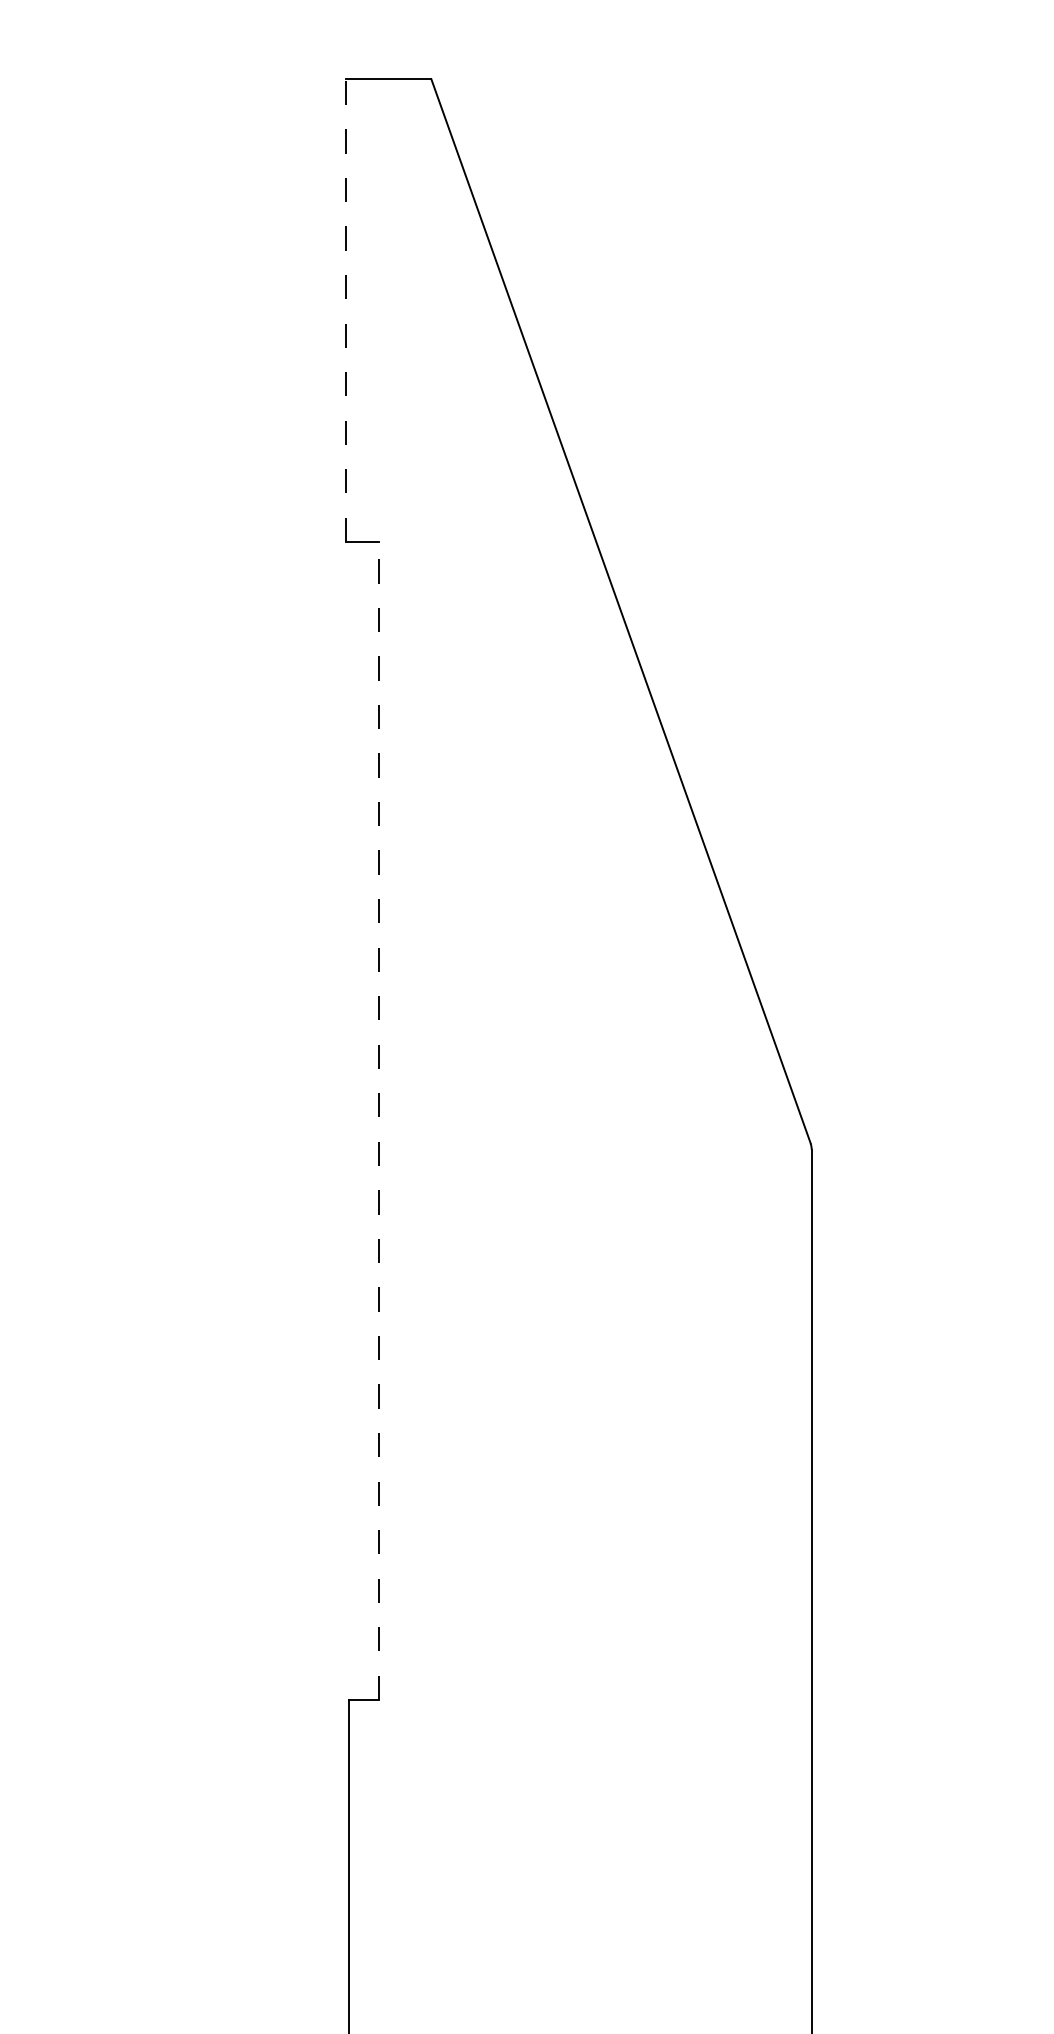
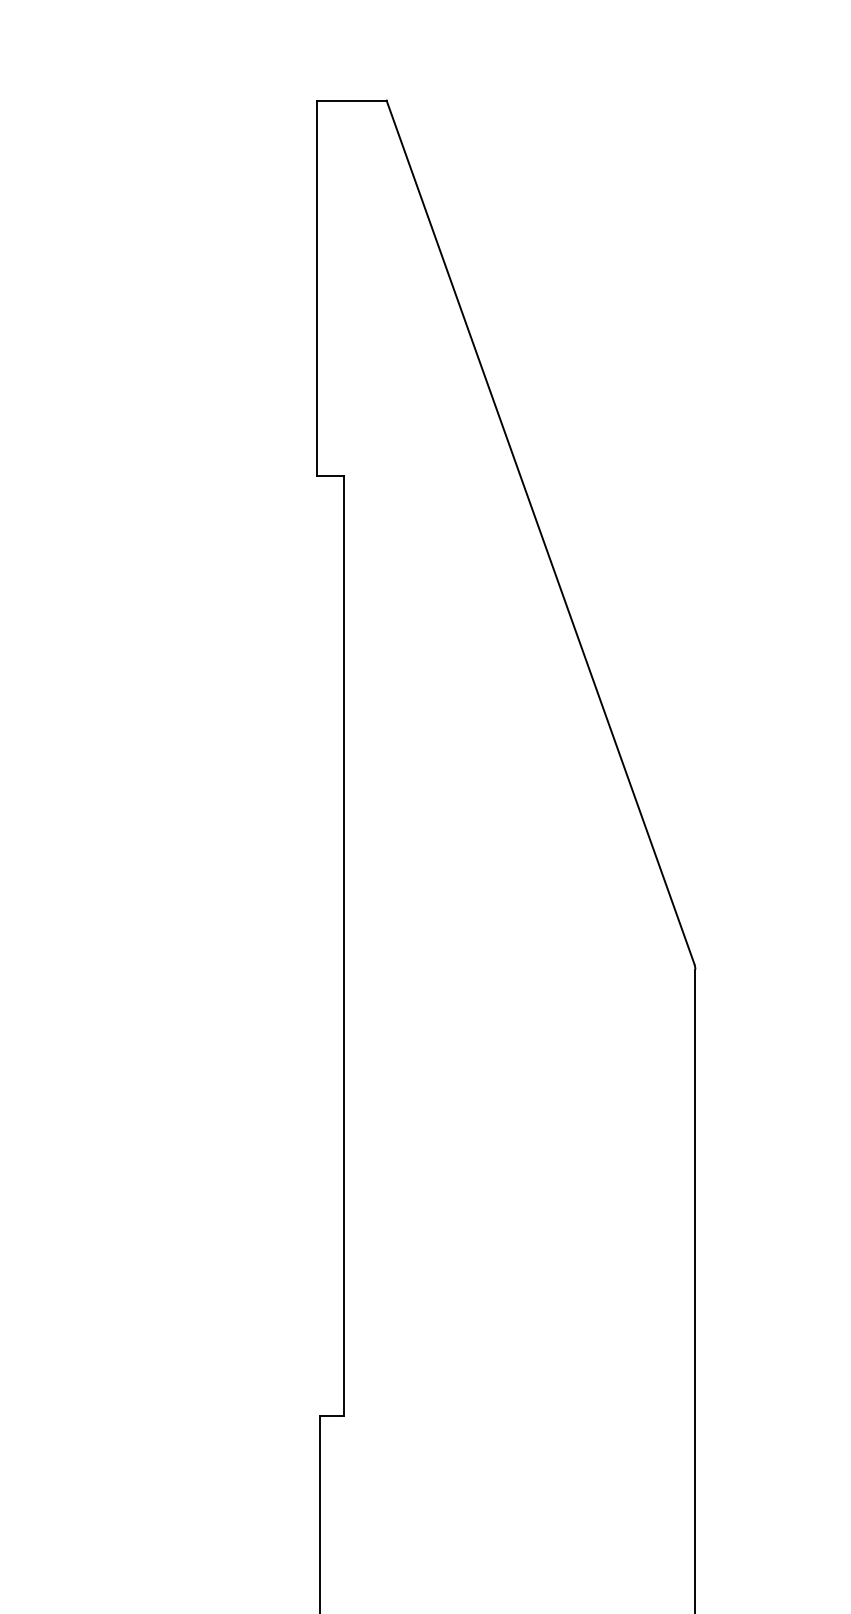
line: (345, 310) -> (316, 288), dashed -> solid
line: (378, 1120) -> (343, 945), dashed -> solid

